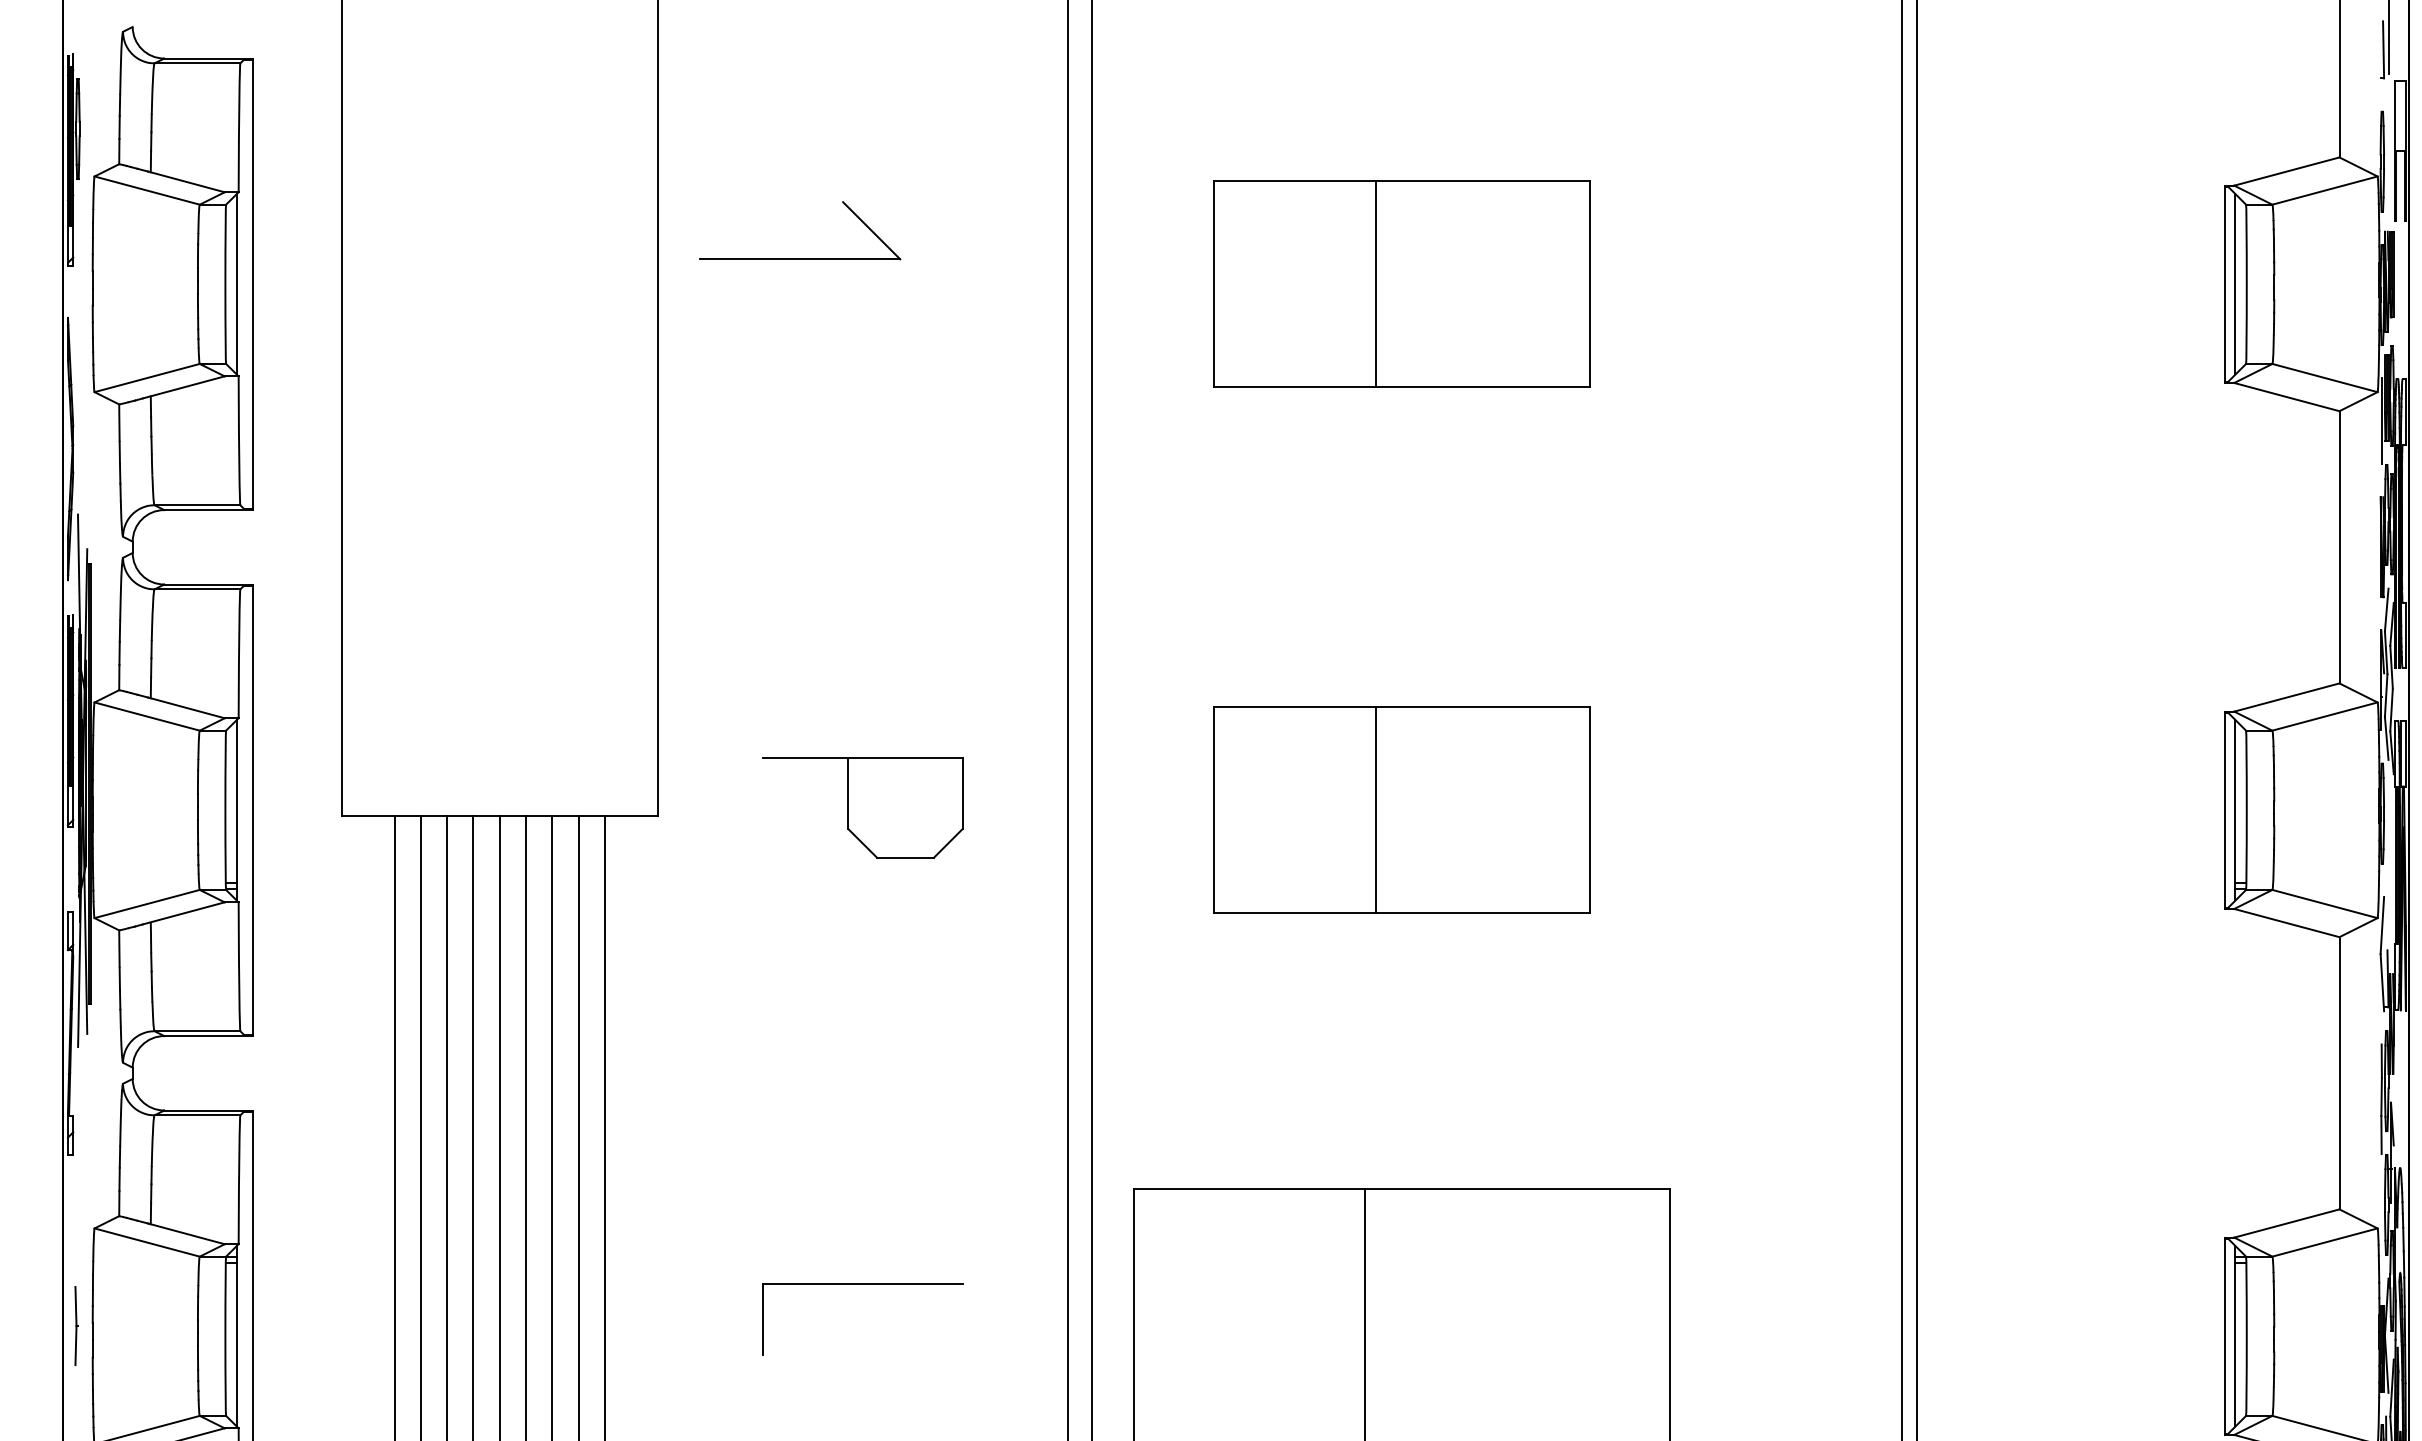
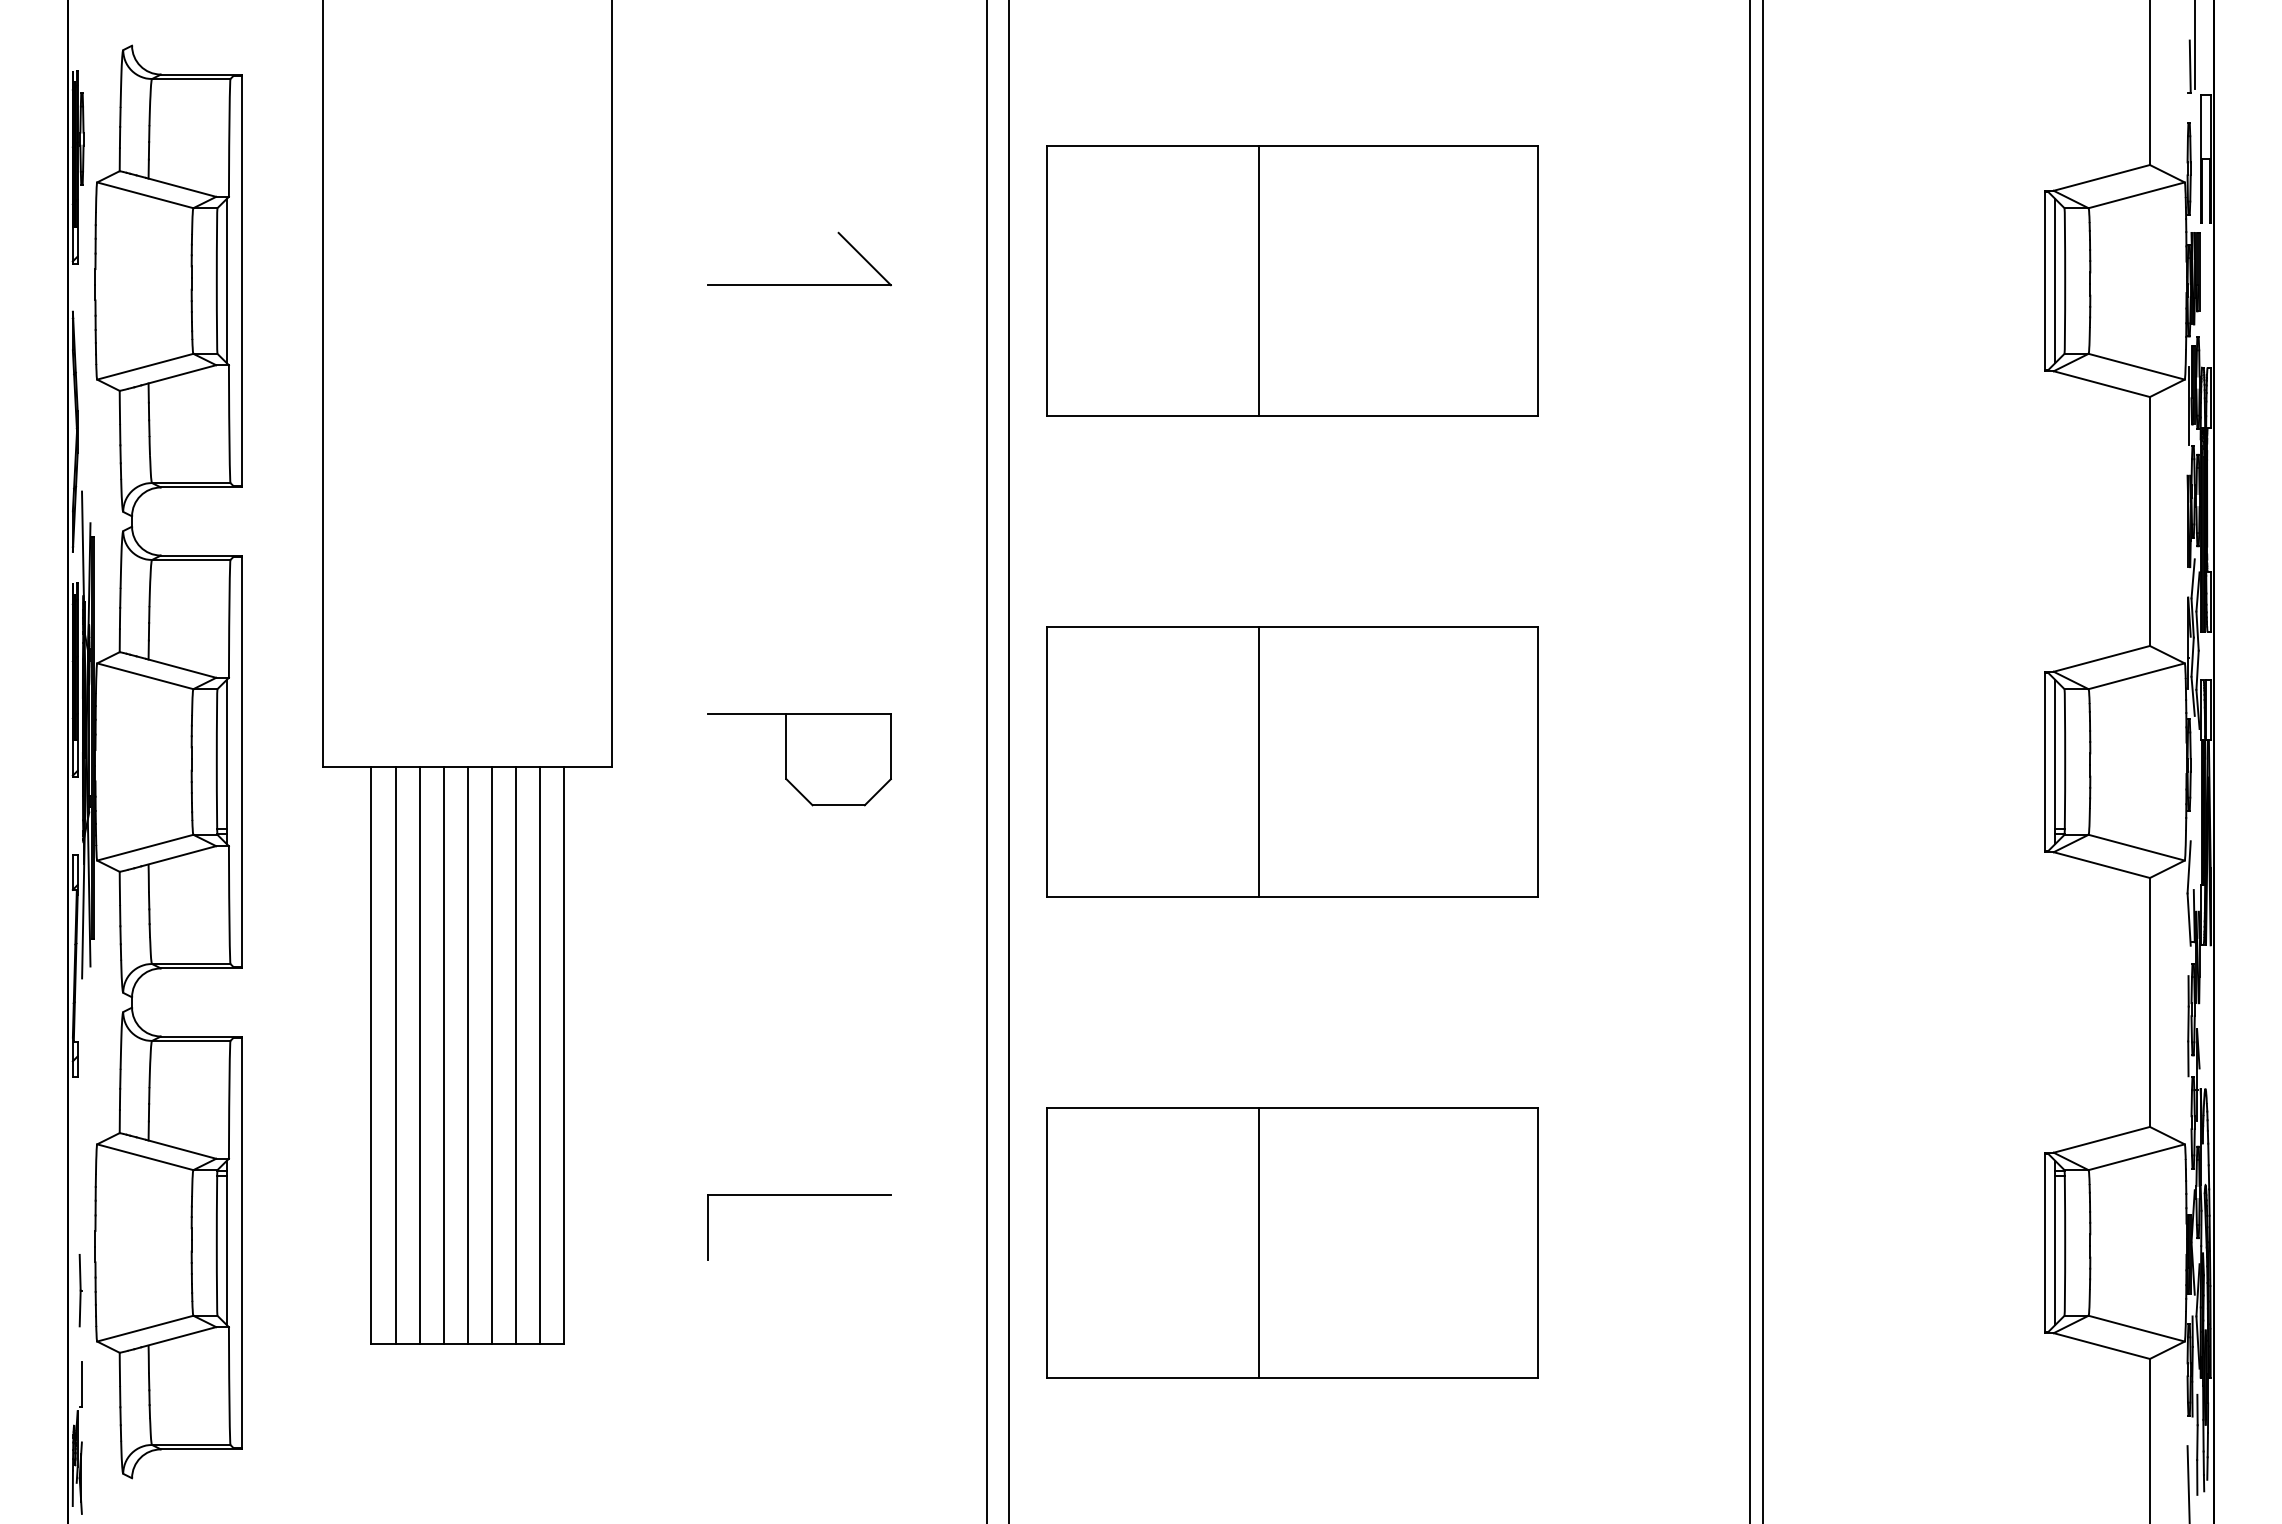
part: (800, 258) -> (799, 284), moved
part: (1401, 283) -> (1292, 280), size x1.43
part: (1401, 809) -> (1292, 761), size x1.43
part: (76, 1325) -> (80, 1290), moved

